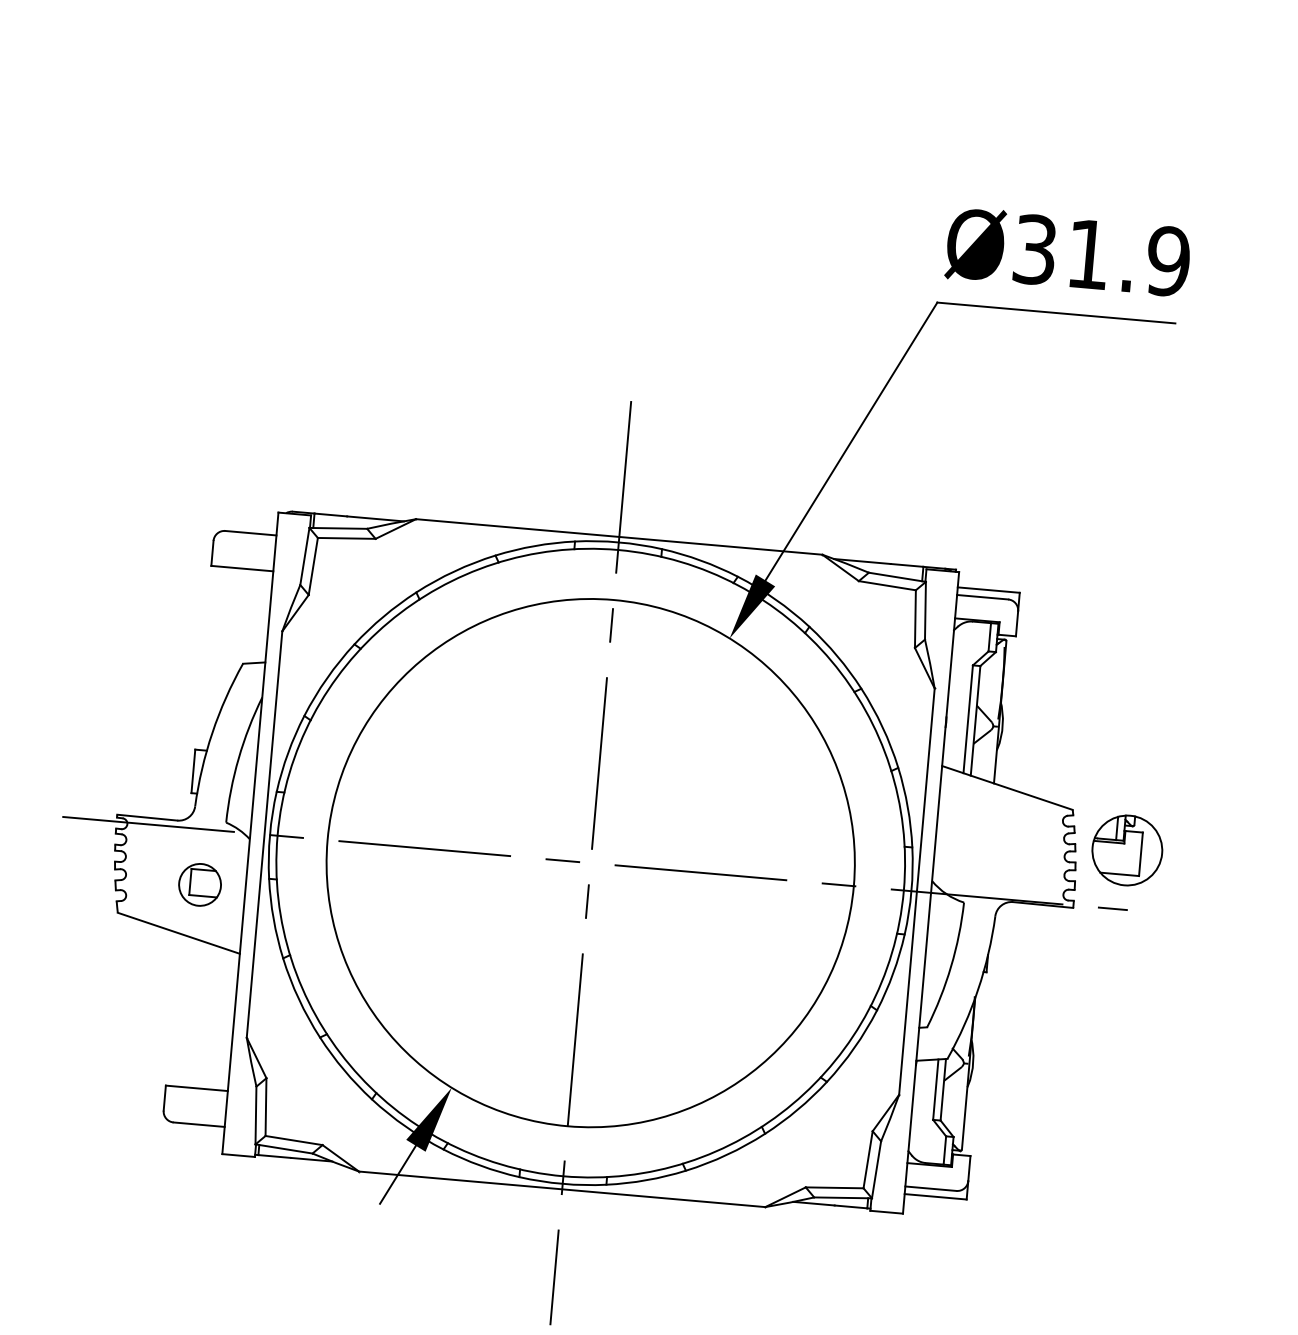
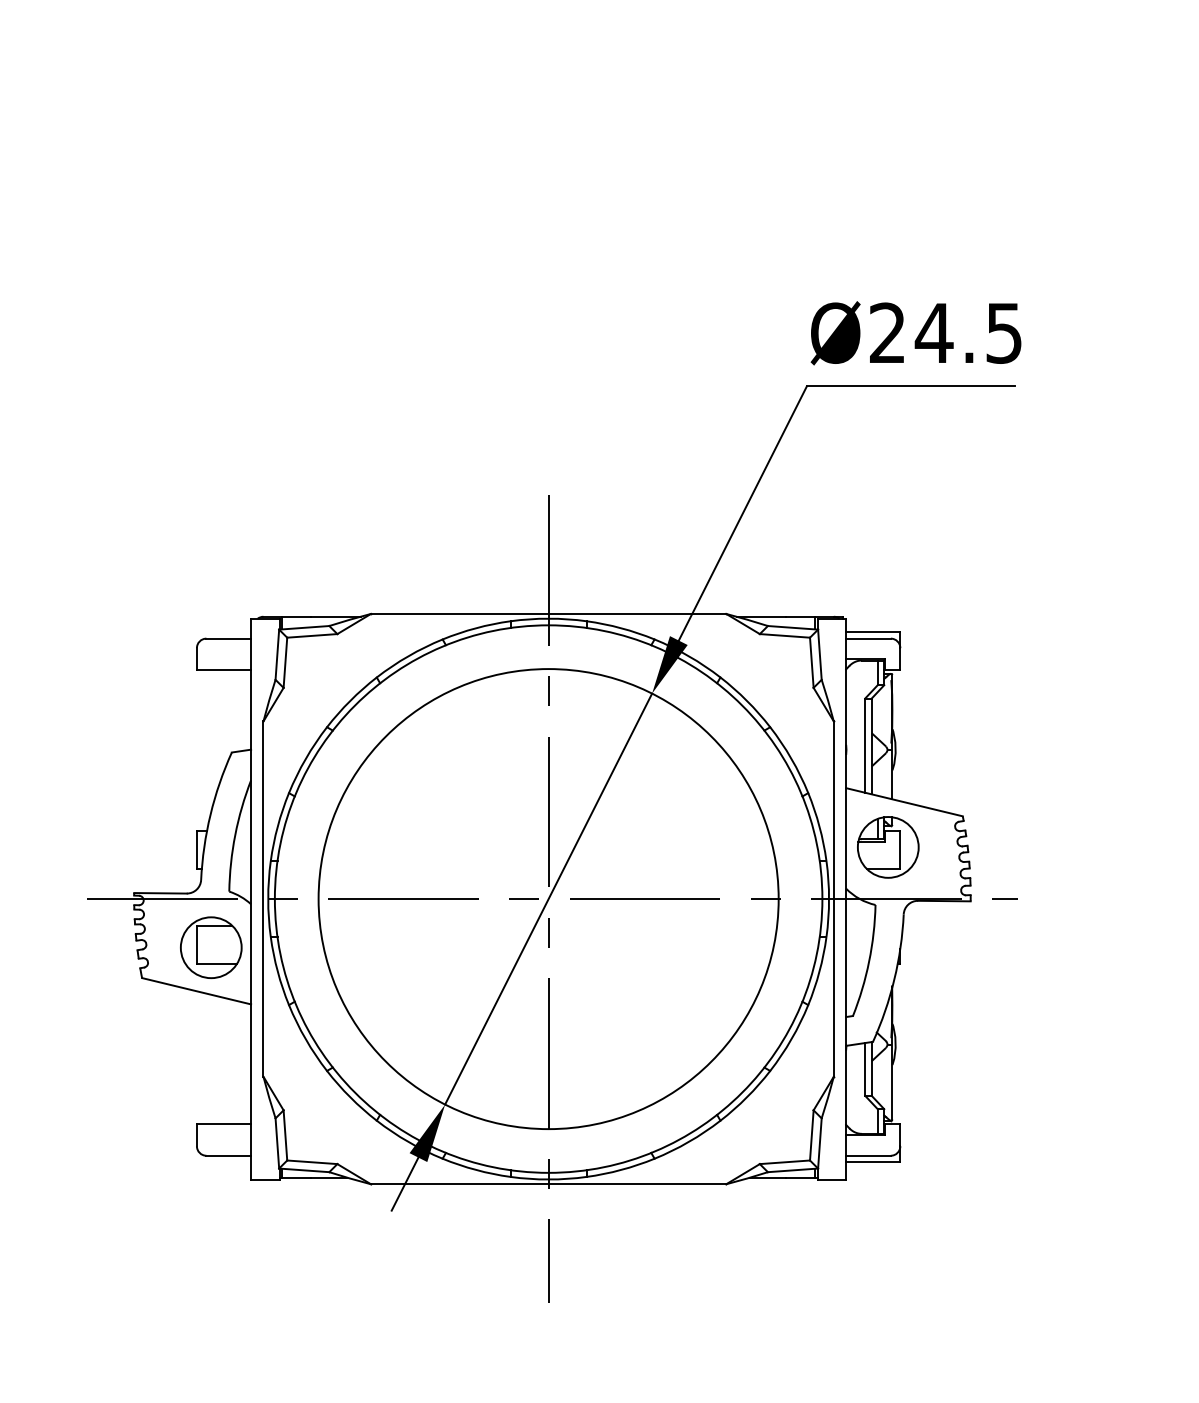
text: (1102, 254) -> (946, 332), Ø31.9 -> Ø24.5
part: (1127, 850) -> (888, 847), moved
line: (590, 862) -> (548, 898), added
part: (200, 884) -> (211, 947), size x1.67

